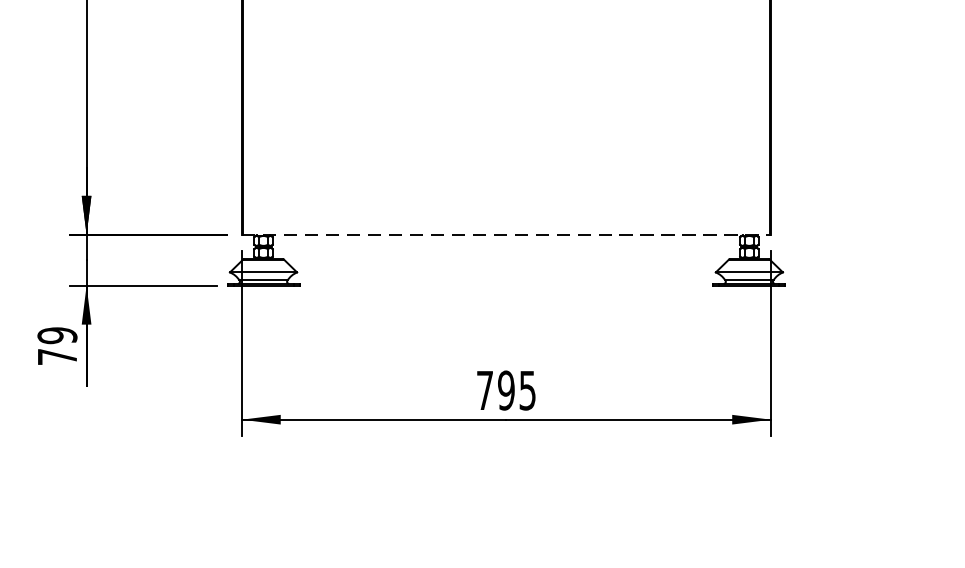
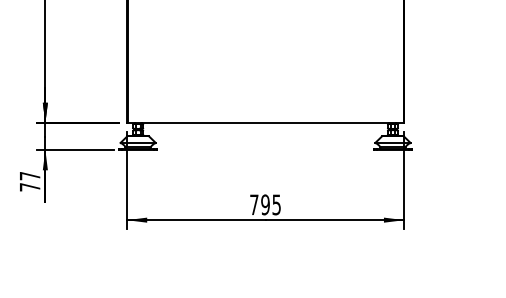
line: (506, 235) -> (265, 123), dashed -> solid
text: (56, 334) -> (29, 175), 79 -> 77

